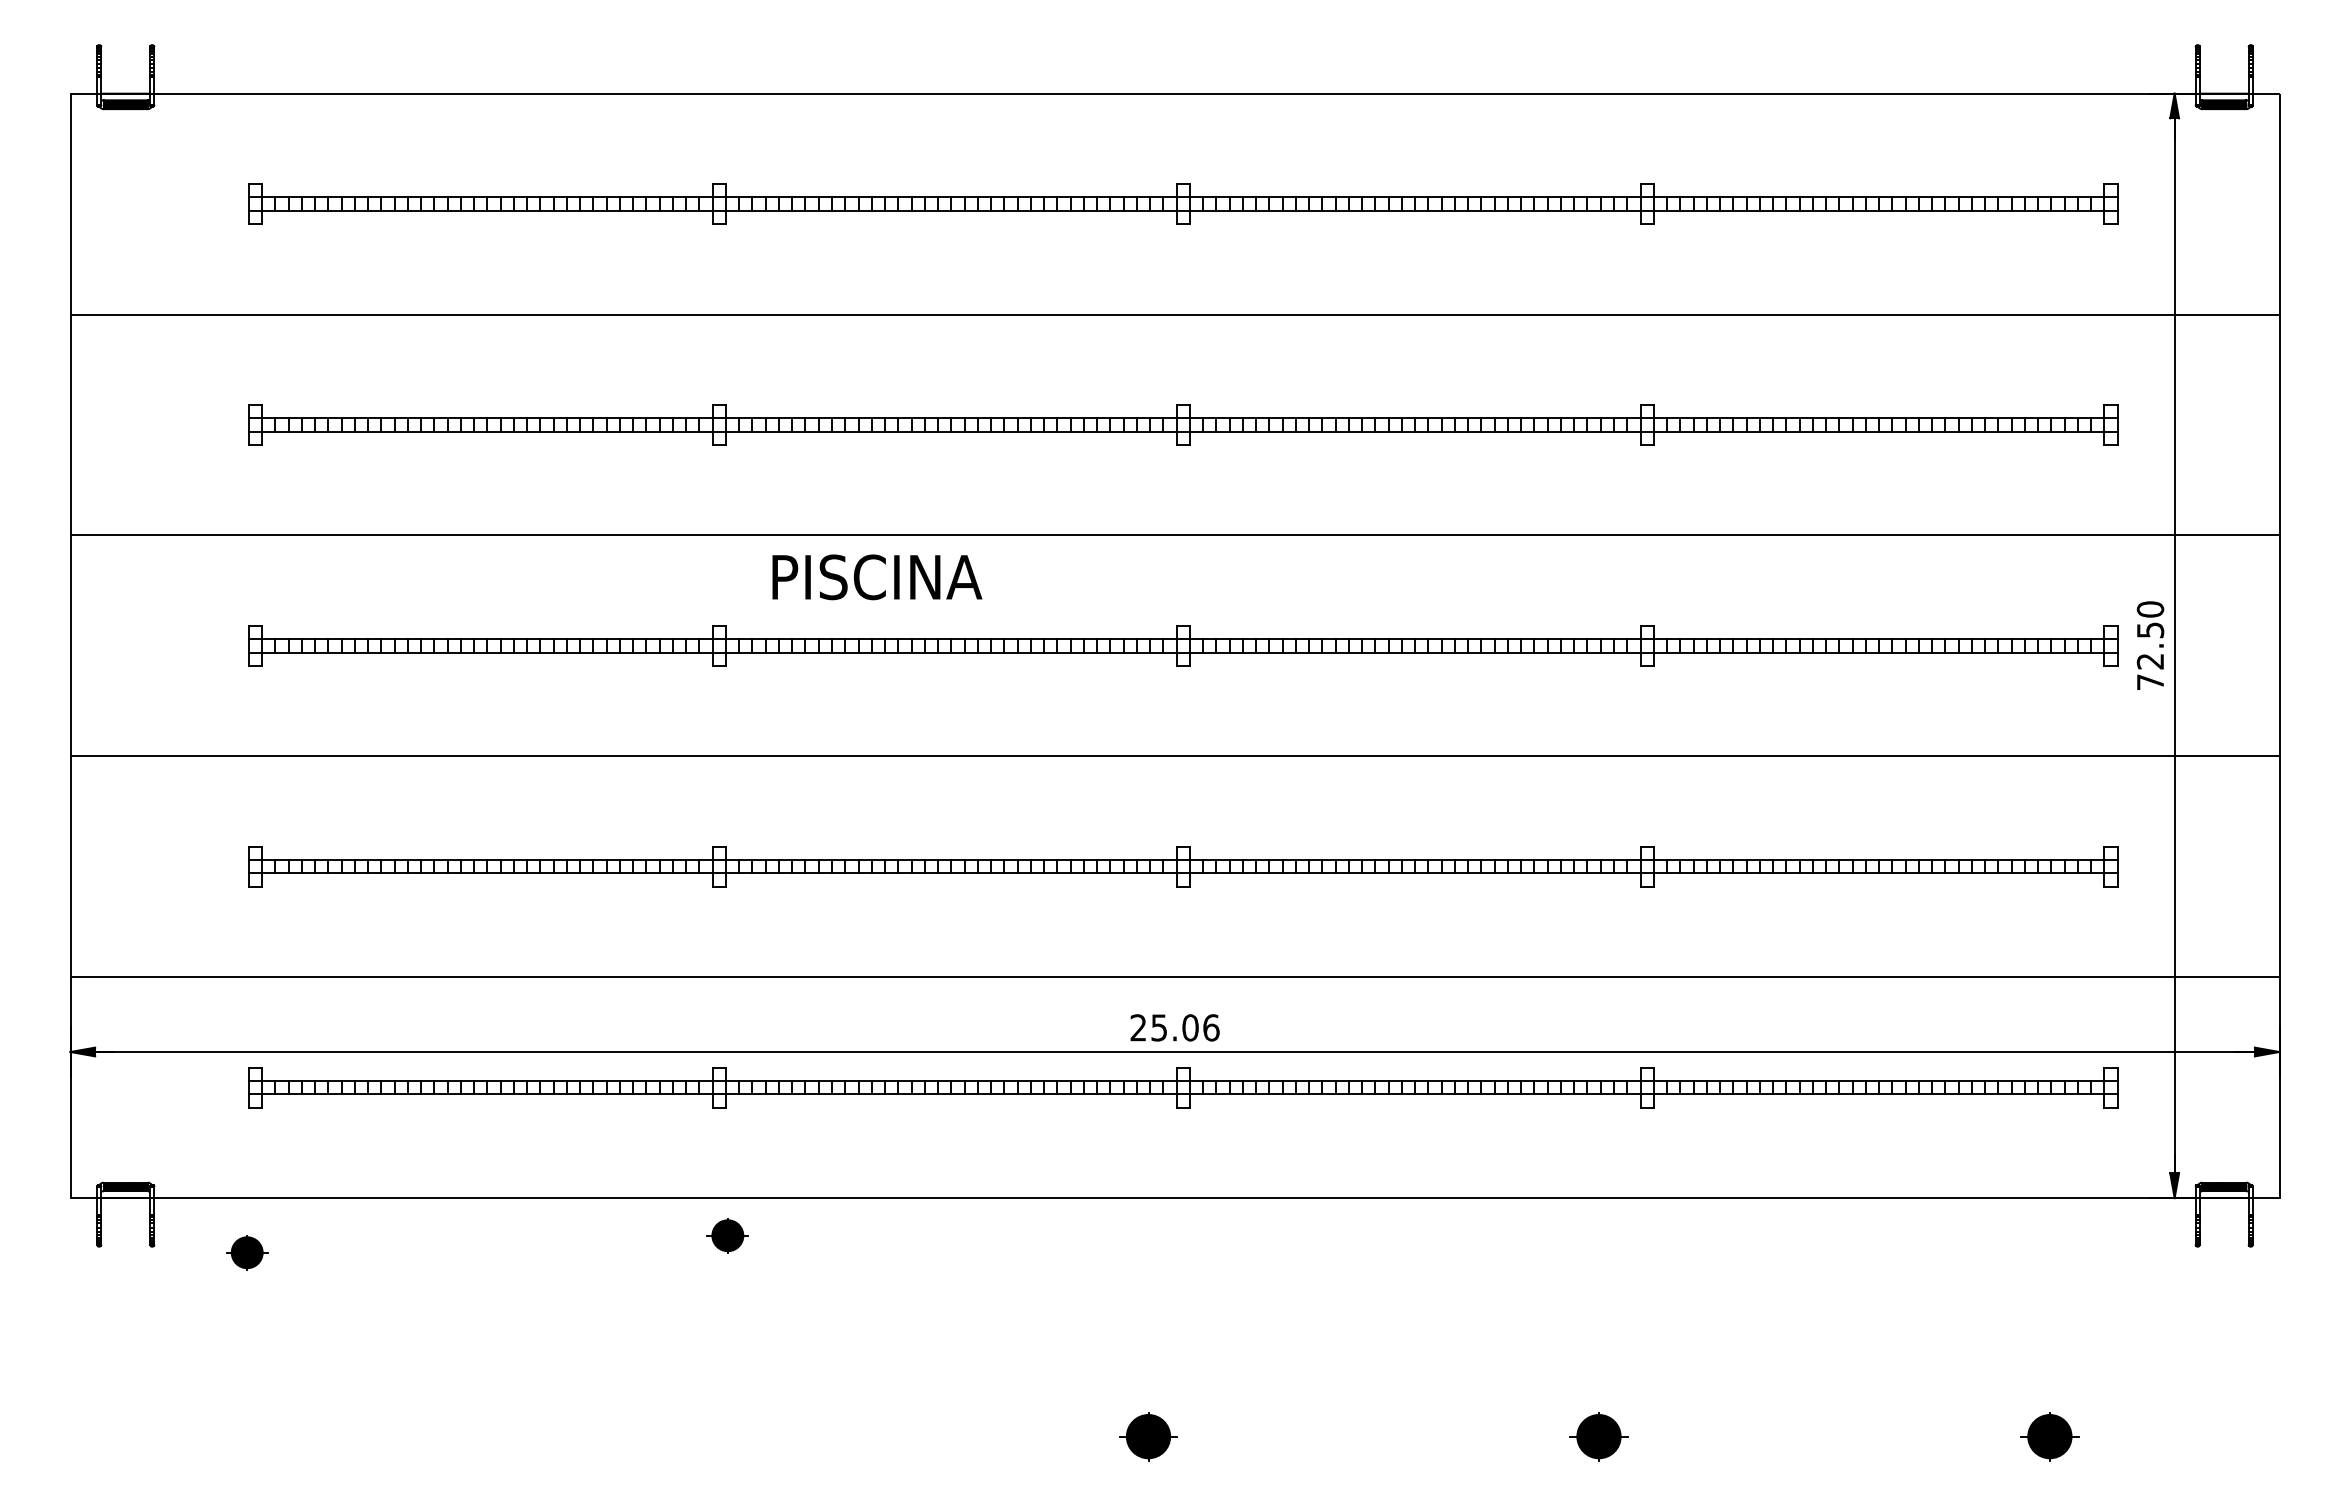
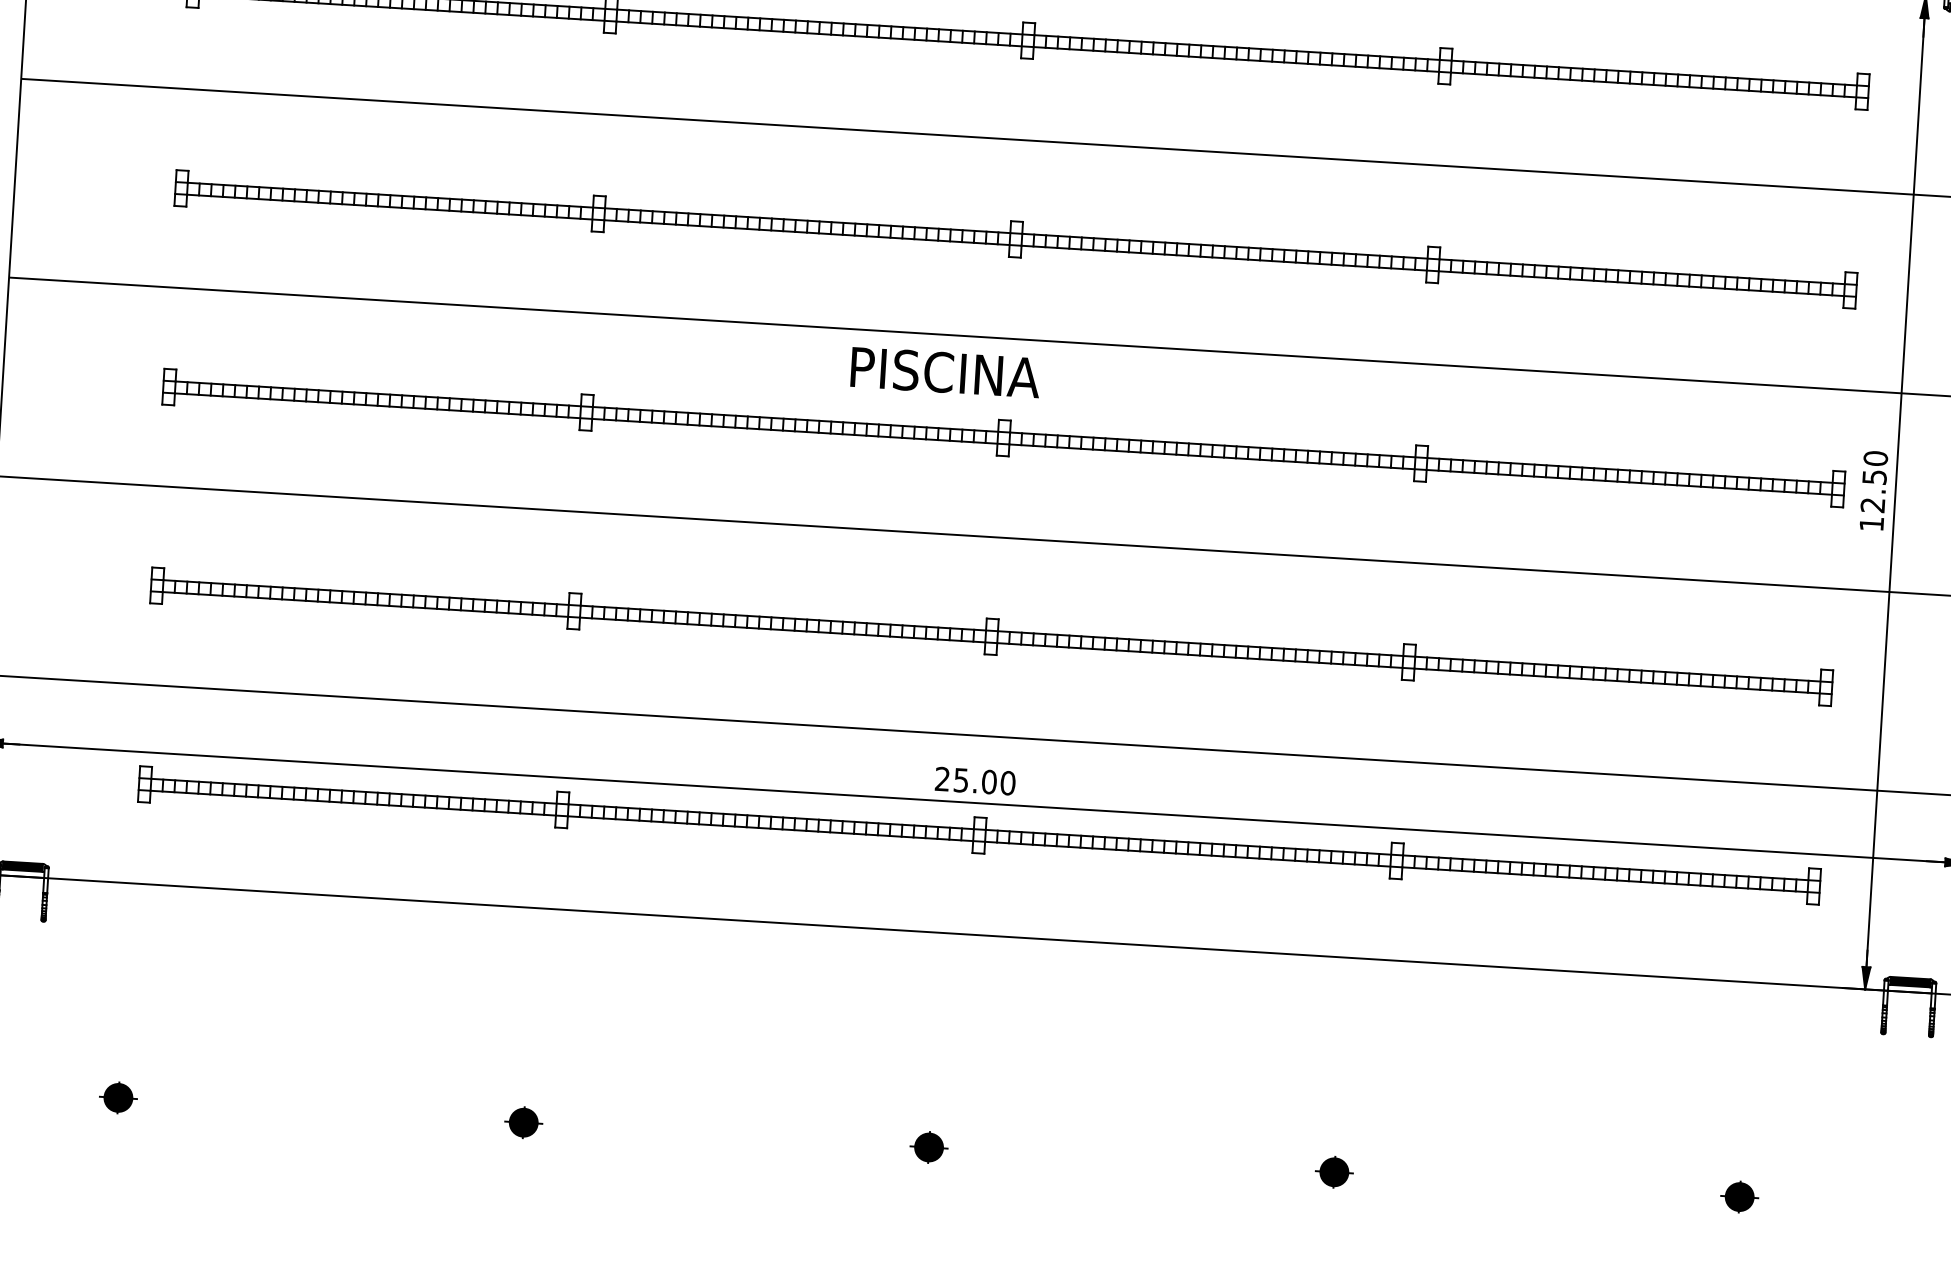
text: (877, 577) -> (945, 372), moved
text: (2150, 681) -> (1871, 523), 72.50 -> 12.50
text: (1211, 1027) -> (1008, 782), 25.06 -> 25.00
part: (727, 1235) -> (523, 1122), moved
part: (247, 1252) -> (118, 1097), moved
part: (1148, 1436) -> (929, 1147), size x0.71
part: (1599, 1436) -> (1334, 1172), size x0.71
part: (2049, 1436) -> (1739, 1196), size x0.71

